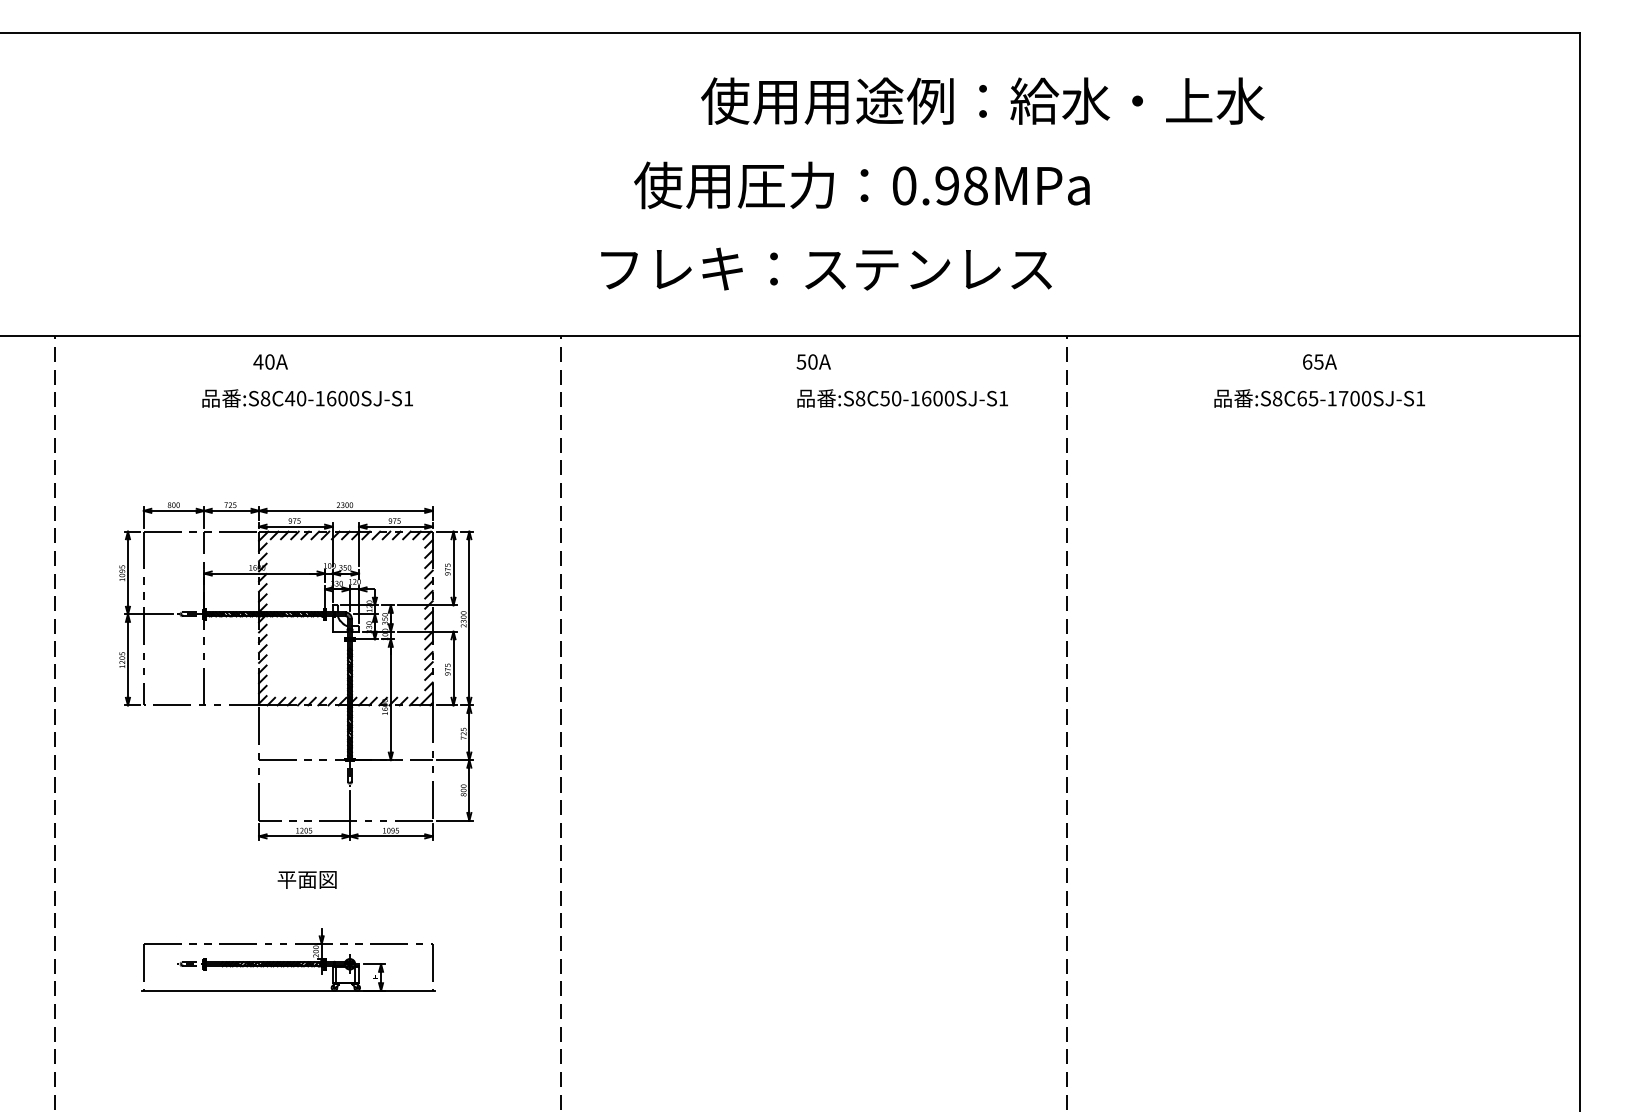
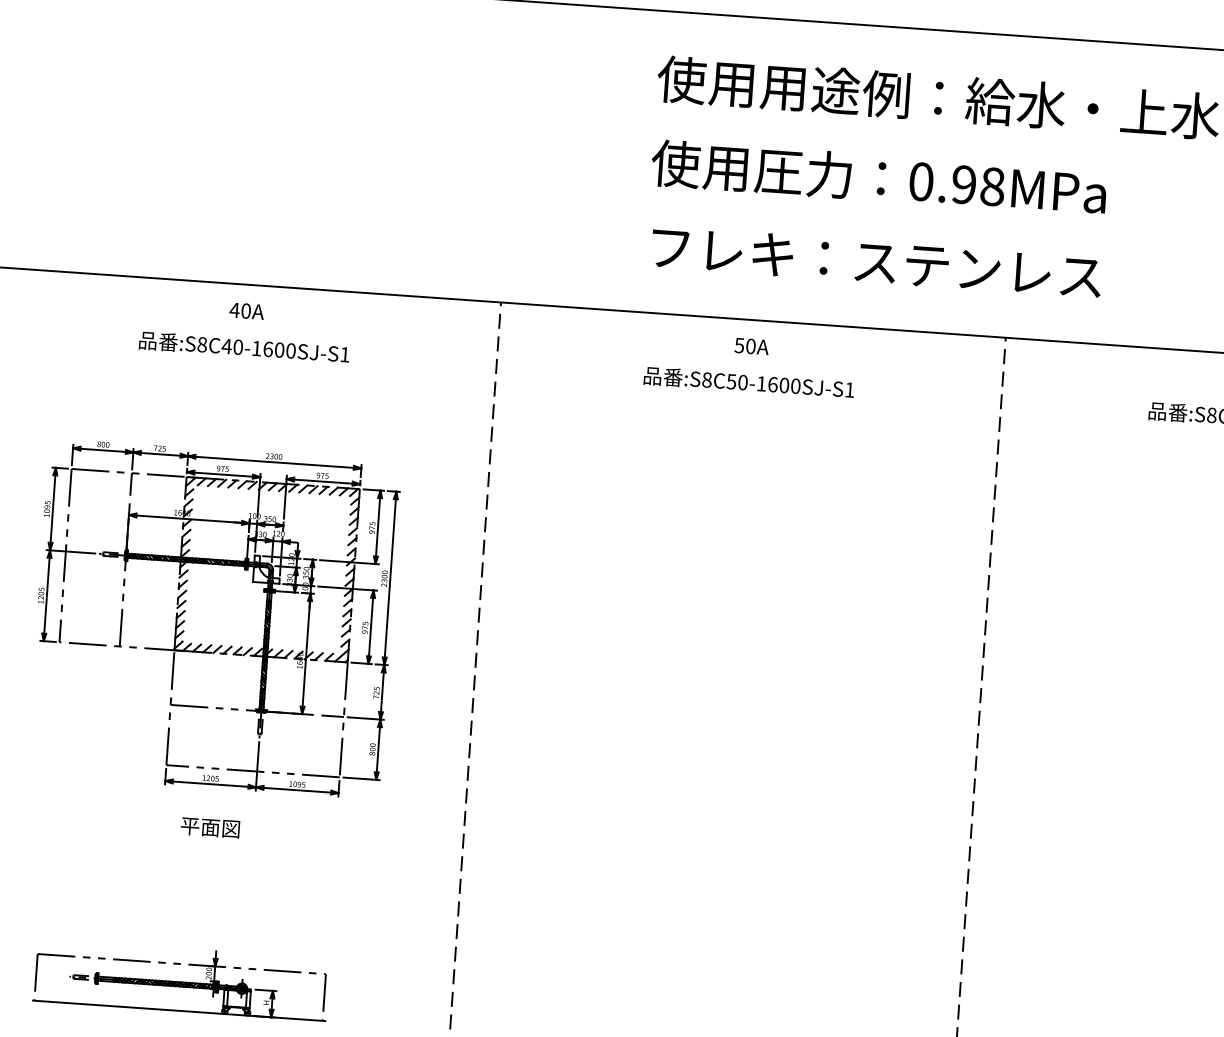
text: (861, 185) -> (878, 178), moved
text: (826, 268) -> (876, 261), moved
text: (270, 361) -> (246, 310), moved
text: (902, 398) -> (748, 382), moved
part: (288, 959) -> (180, 979), moved

